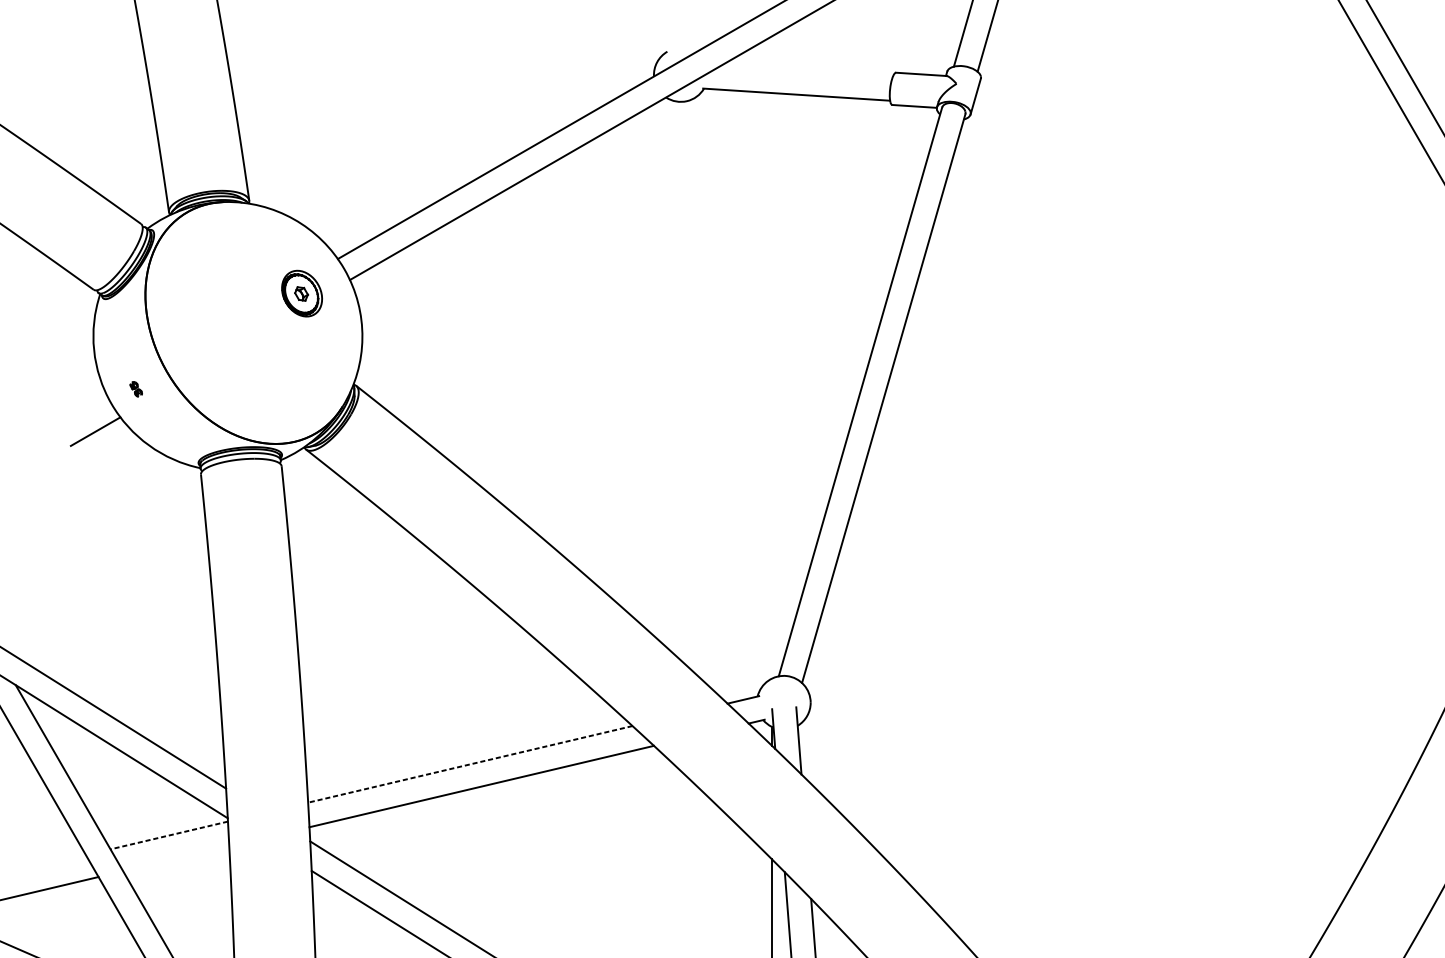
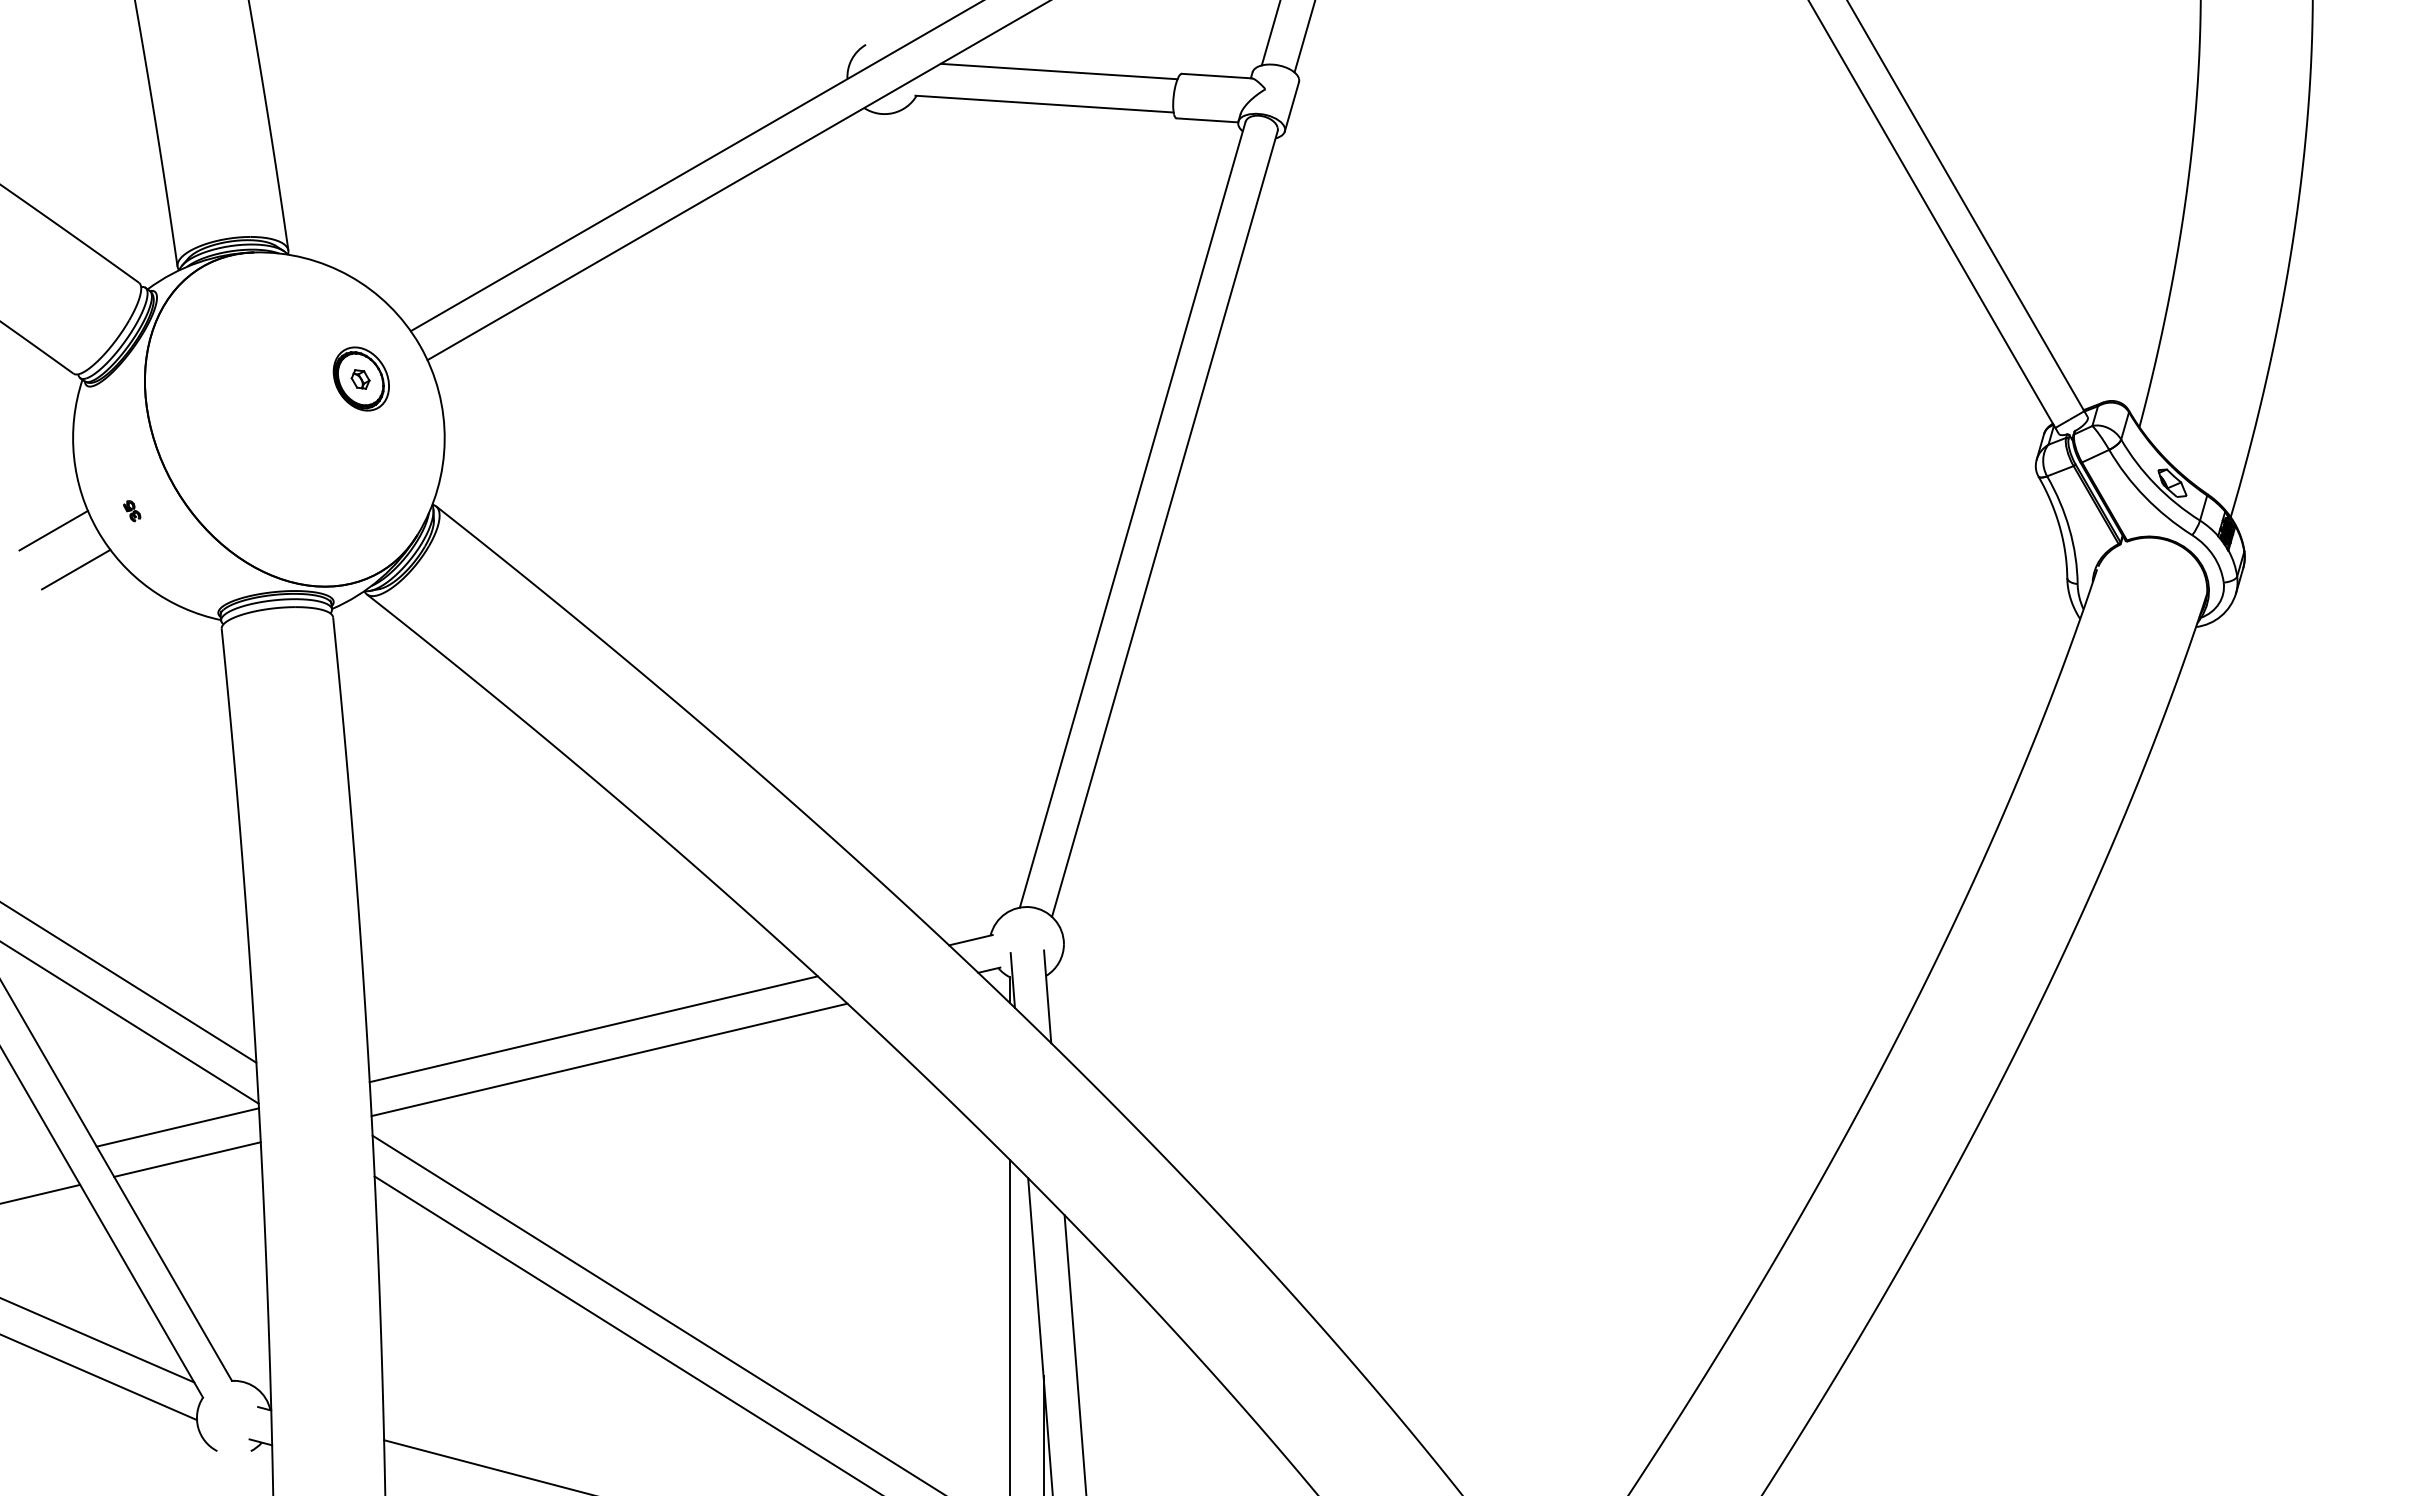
line: (806, 71) -> (1058, 71), added
line: (79, 403) -> (53, 530), added
line: (470, 764) -> (593, 1029), dashed -> solid
line: (168, 835) -> (177, 1127), dashed -> solid
line: (176, 858) -> (187, 1159), added

